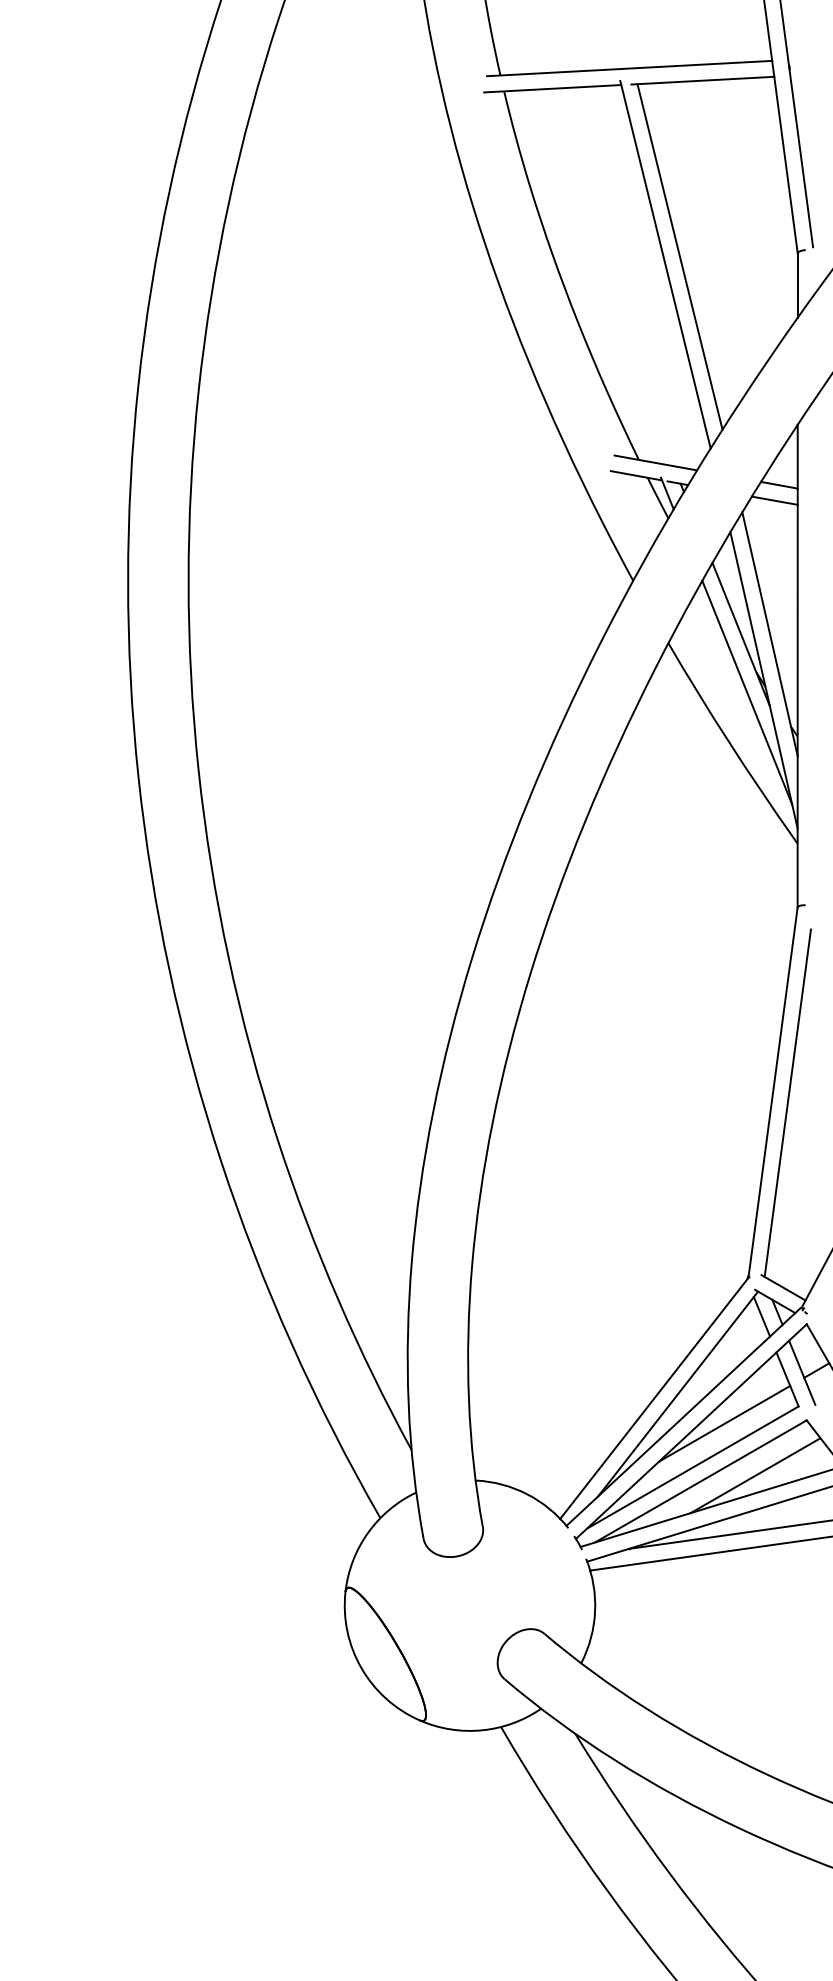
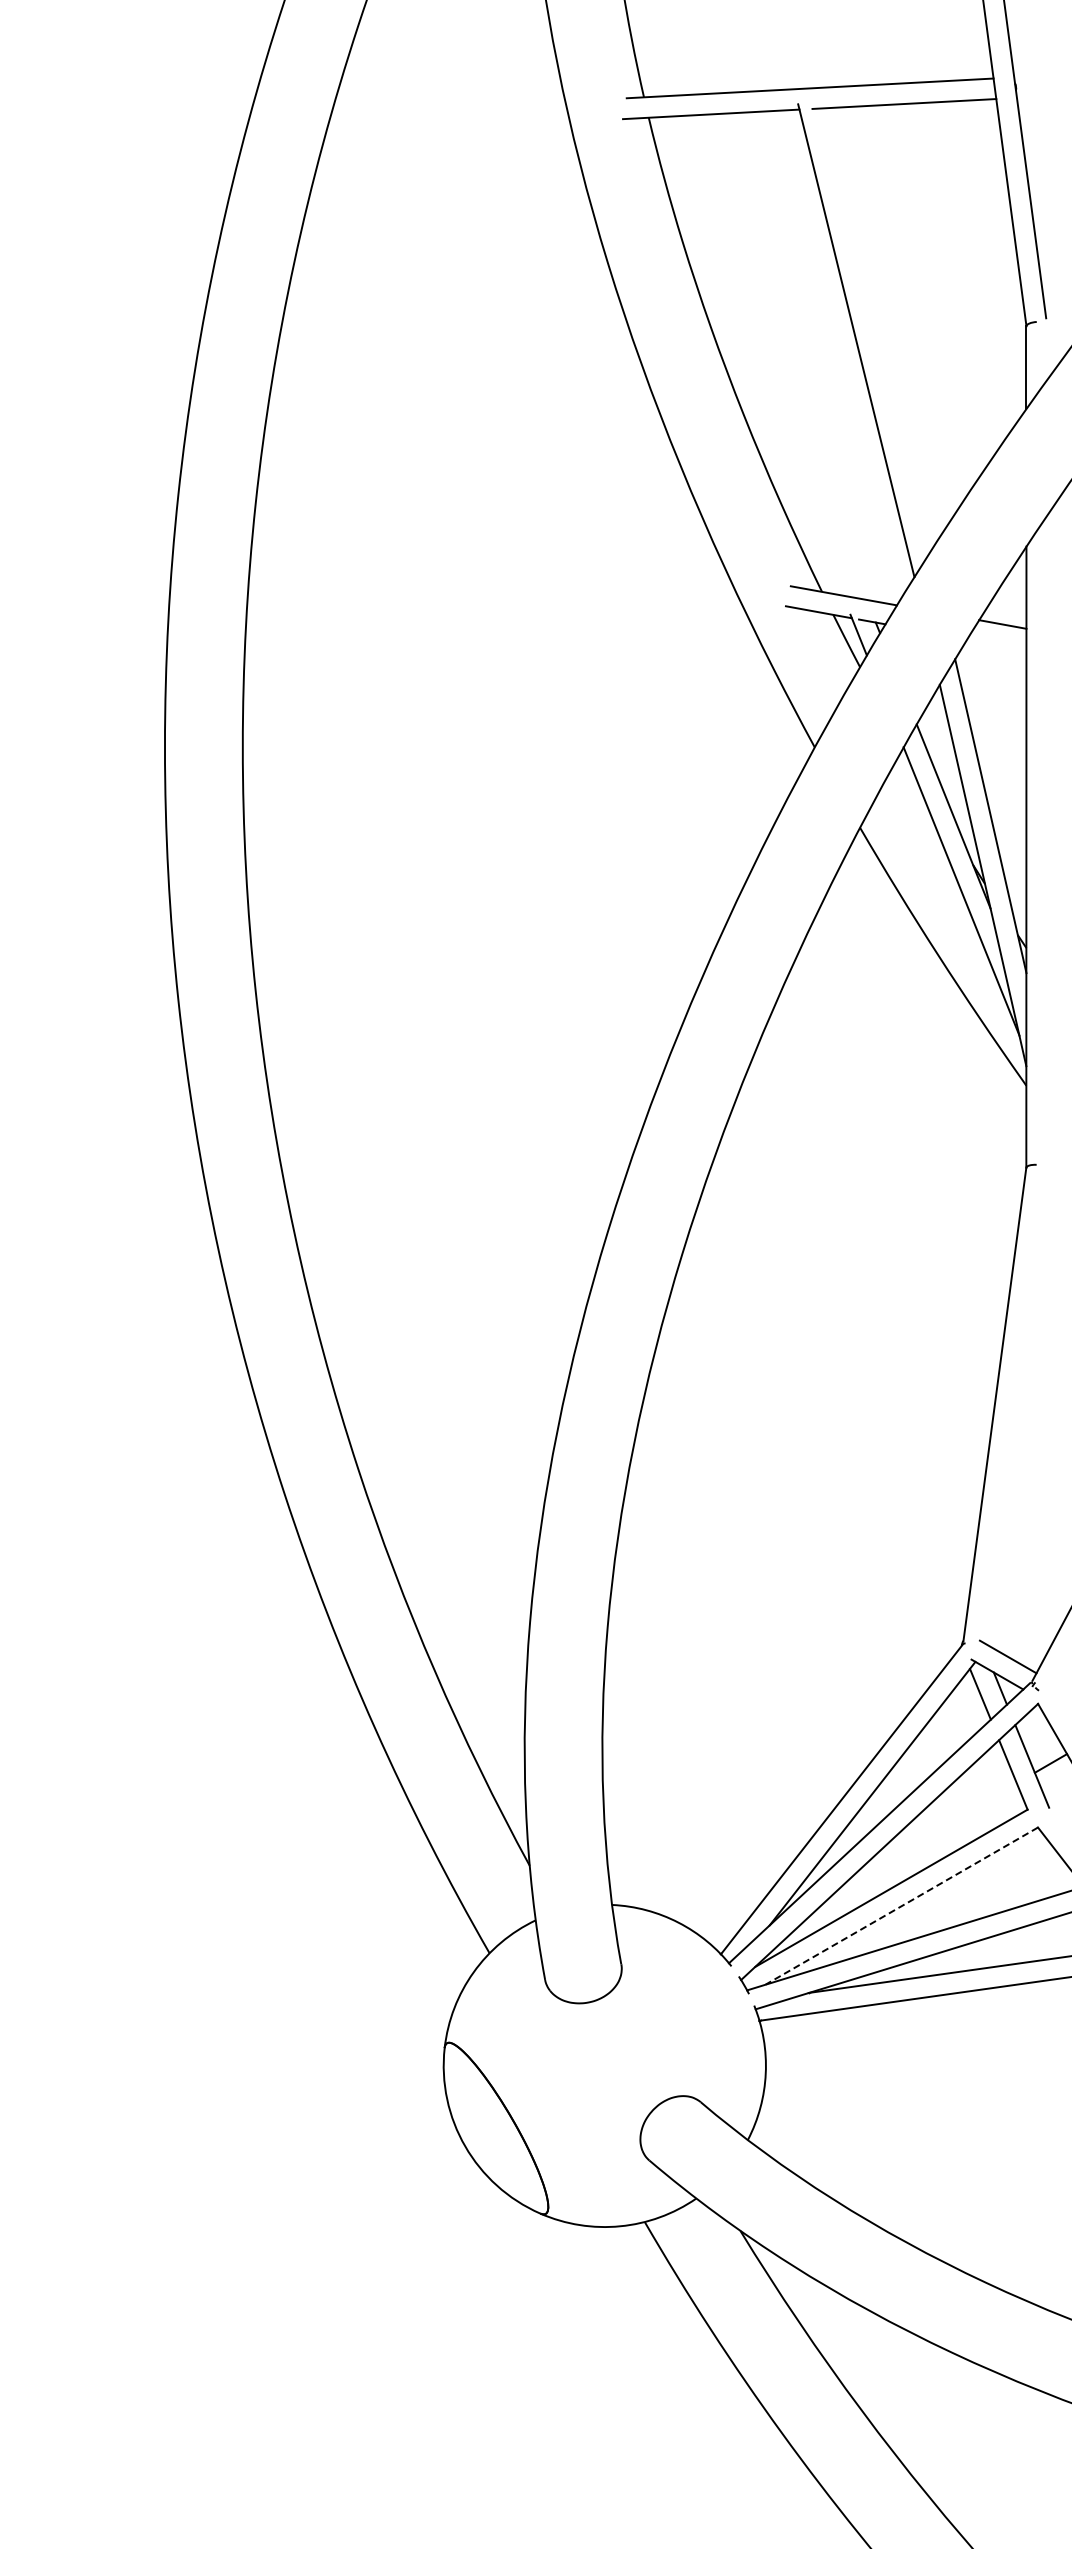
line: (679, 256) -> (874, 330), removed
line: (774, 500) -> (996, 644), removed
line: (787, 1103) -> (1013, 1419), removed
line: (724, 1423) -> (932, 1831), removed
line: (755, 1475) -> (971, 1898), removed
line: (700, 1481) -> (901, 1906), solid -> dashed

